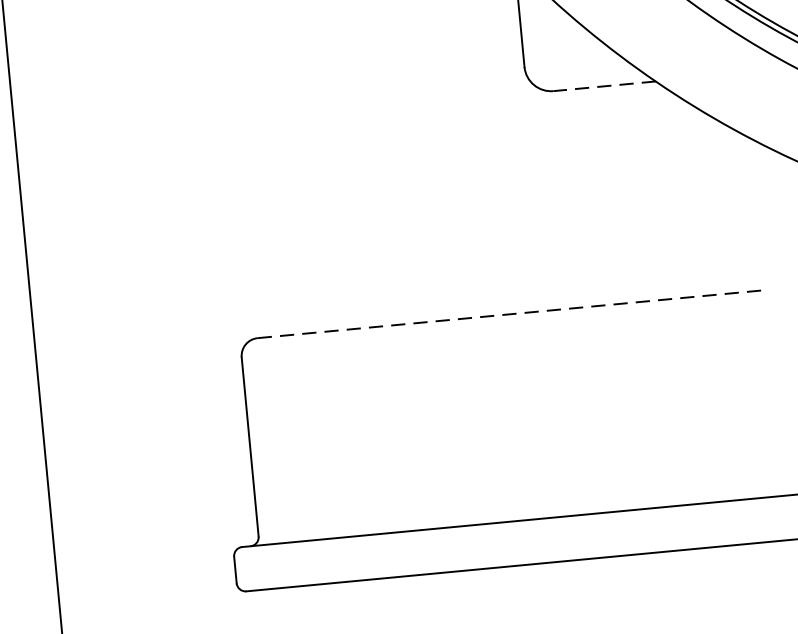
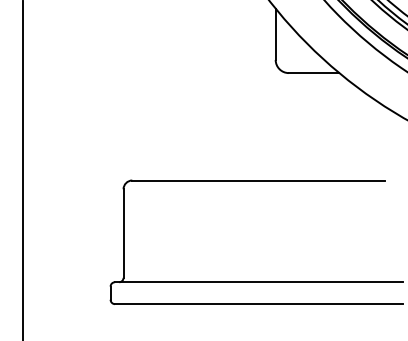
line: (603, 87) -> (313, 73), dashed -> solid
line: (514, 313) -> (259, 180), dashed -> solid

